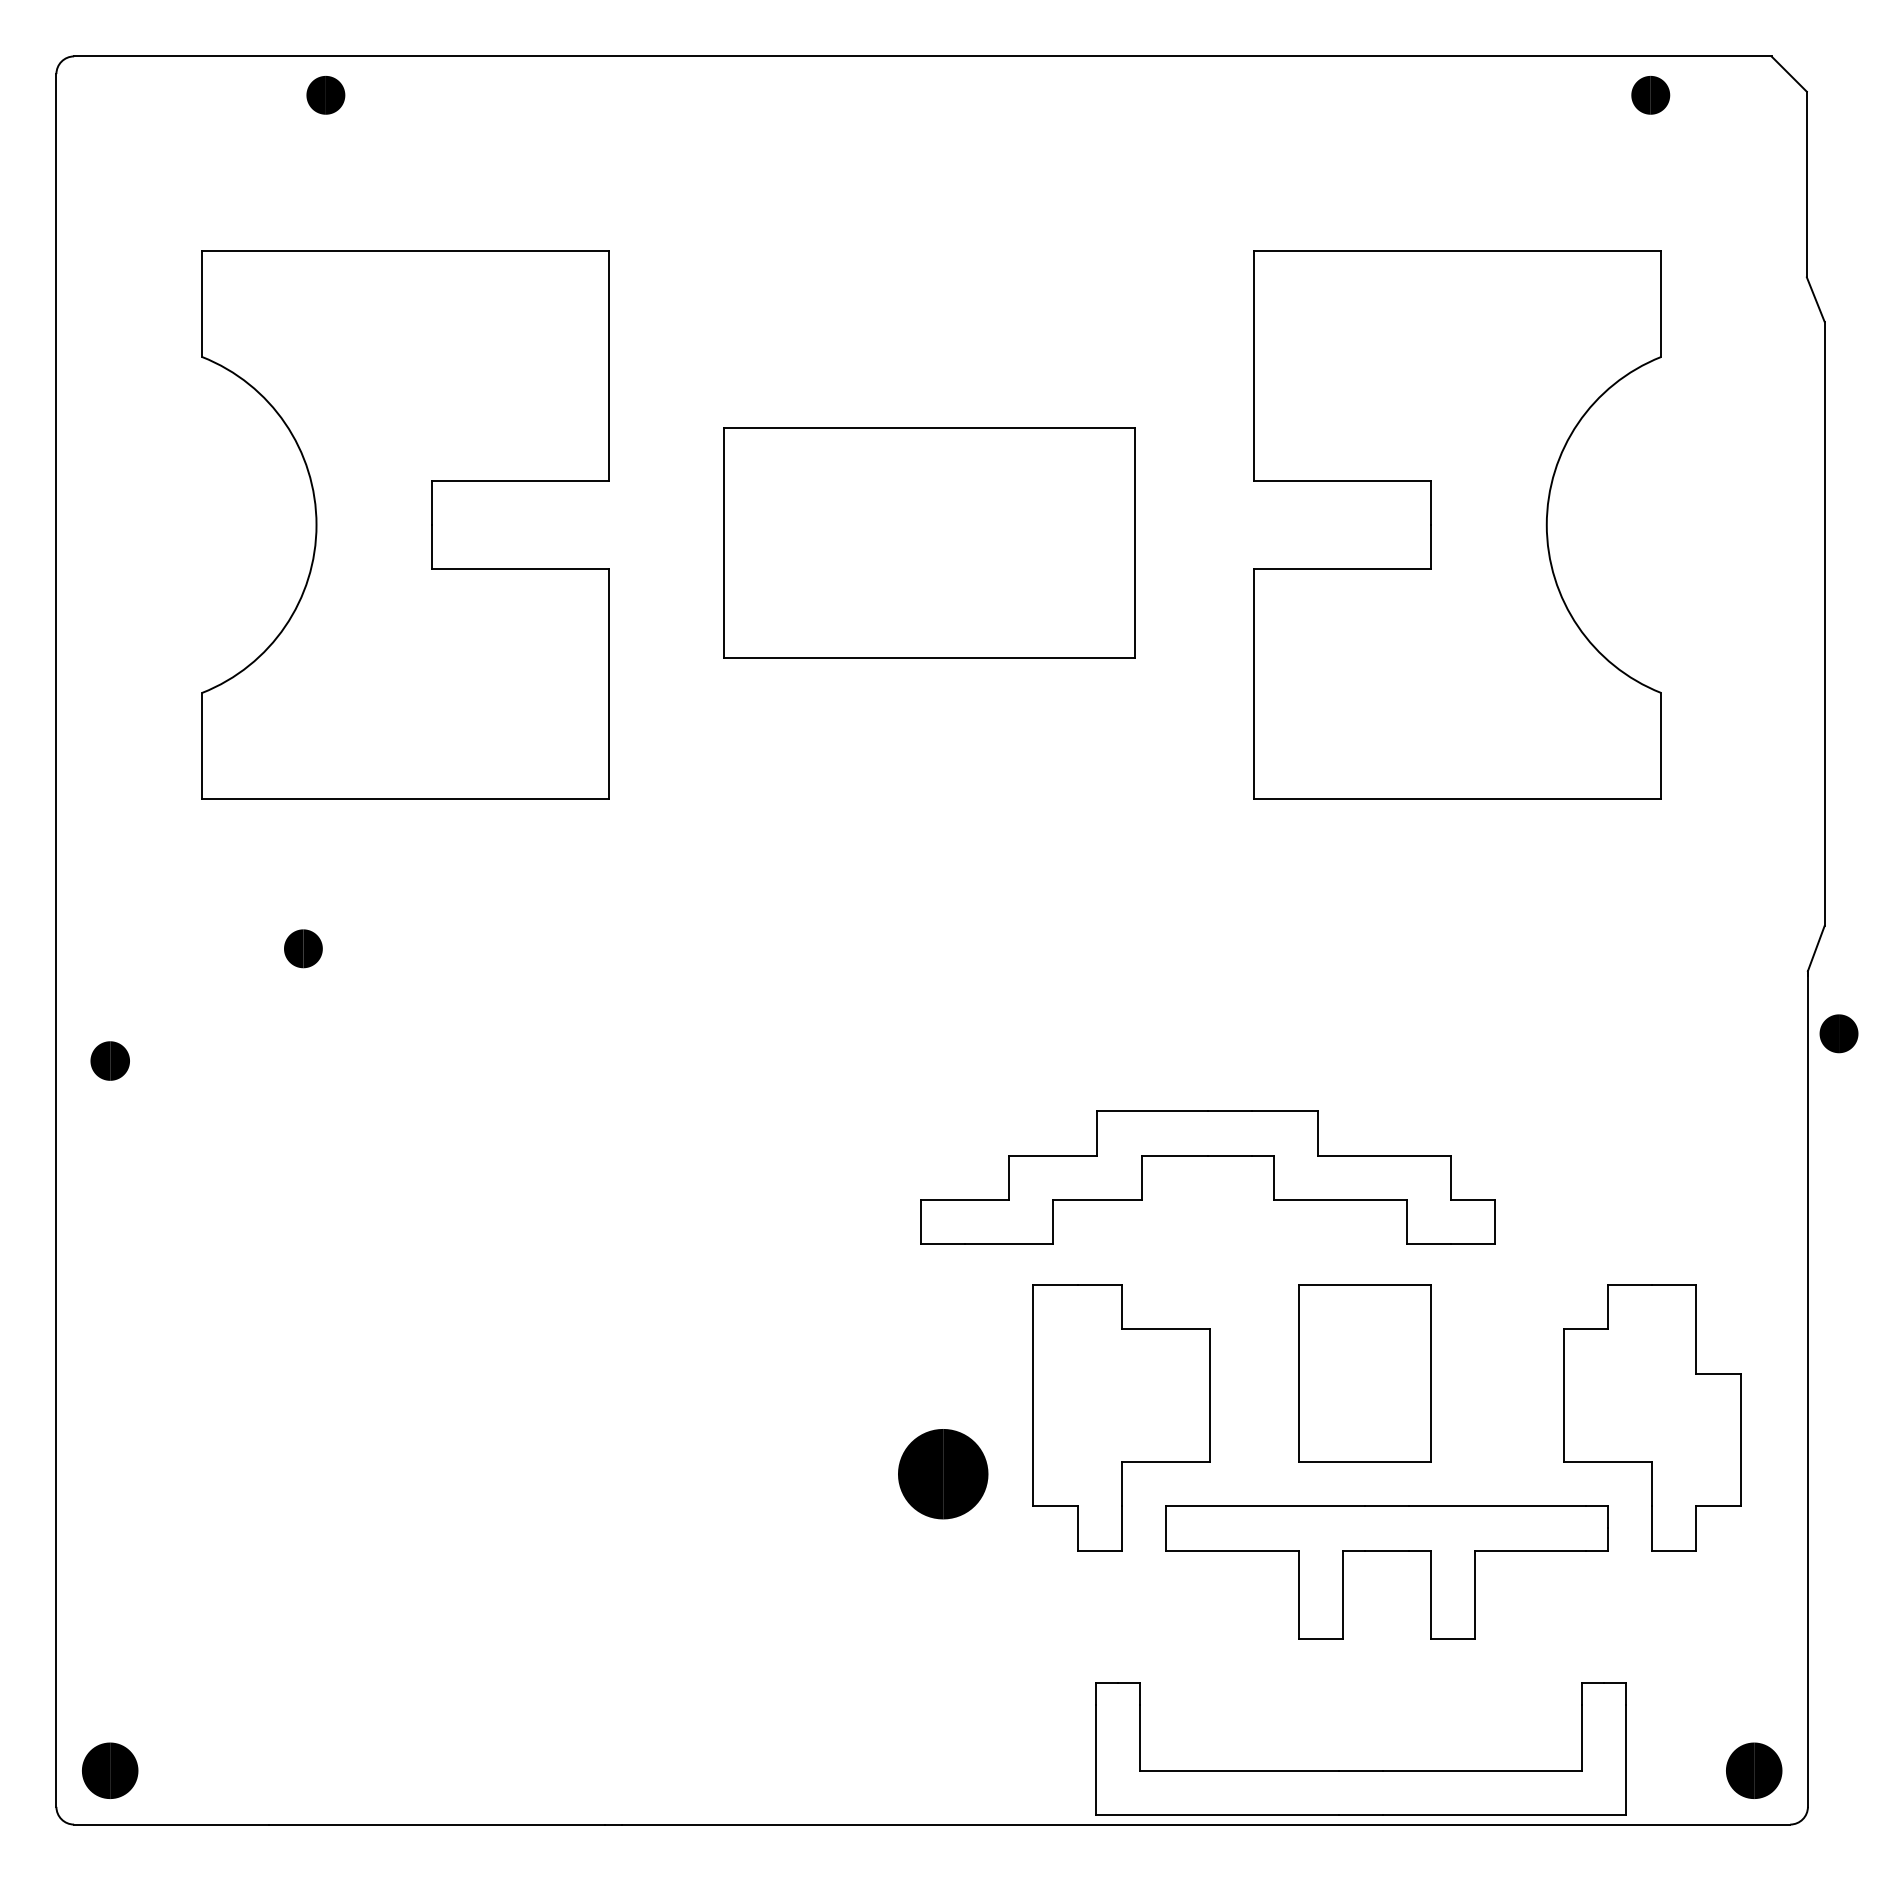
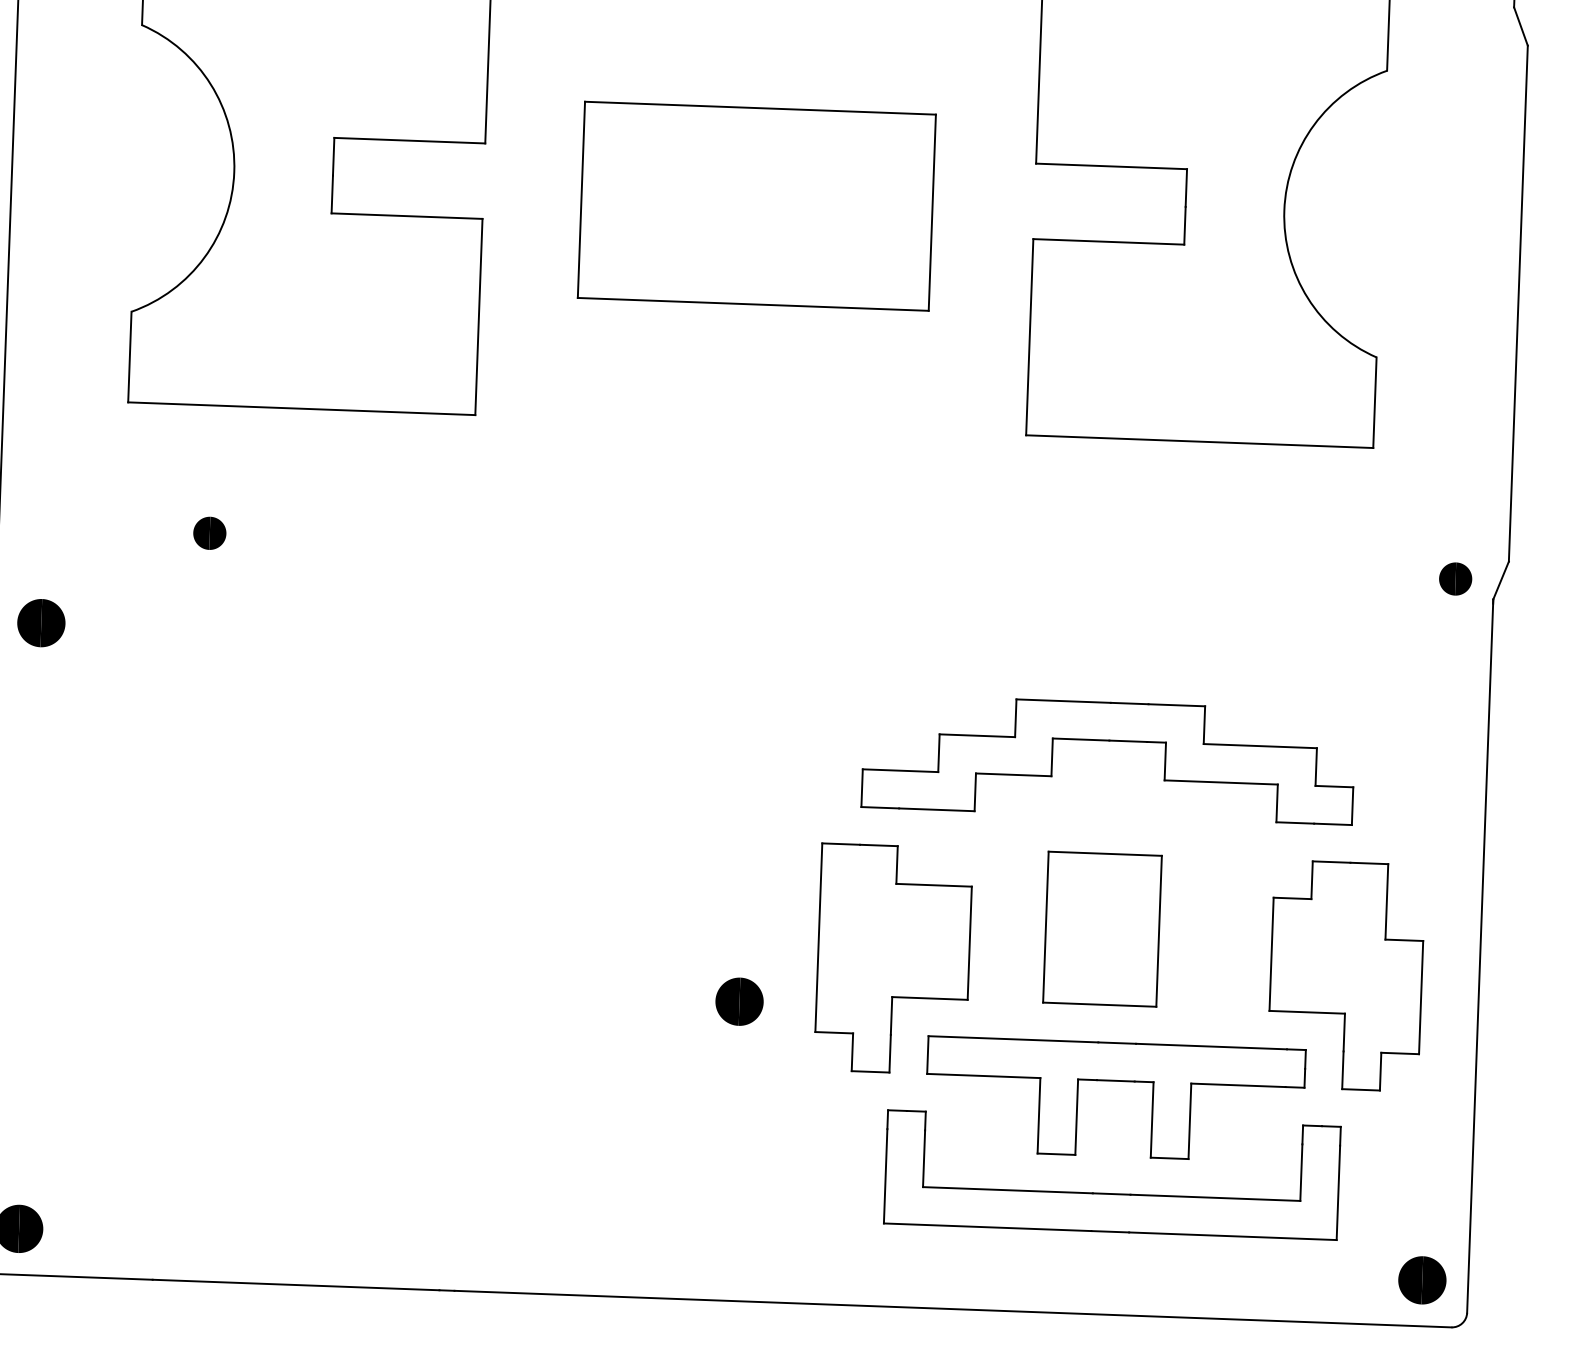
part: (1838, 1033) -> (1455, 578), moved
part: (110, 1060) -> (41, 622), size x1.43
part: (1207, 1156) -> (1109, 741), moved
part: (943, 1473) -> (739, 1001), size x0.62
part: (1360, 1770) -> (1111, 1193), moved

